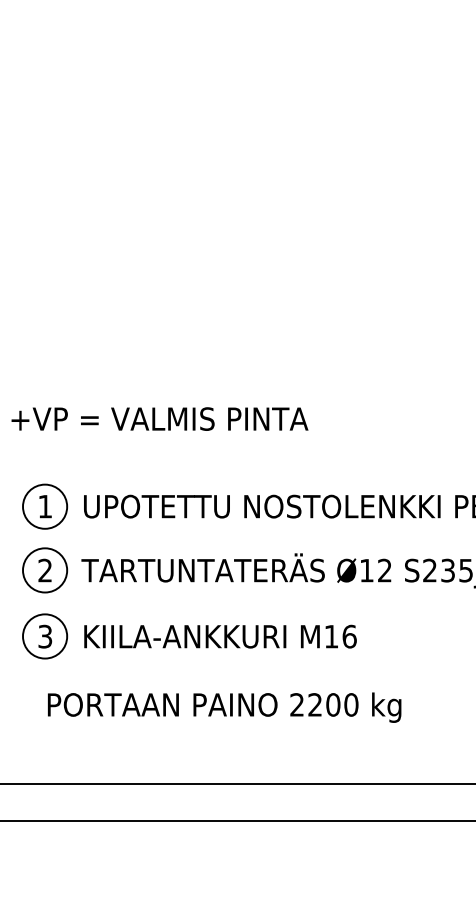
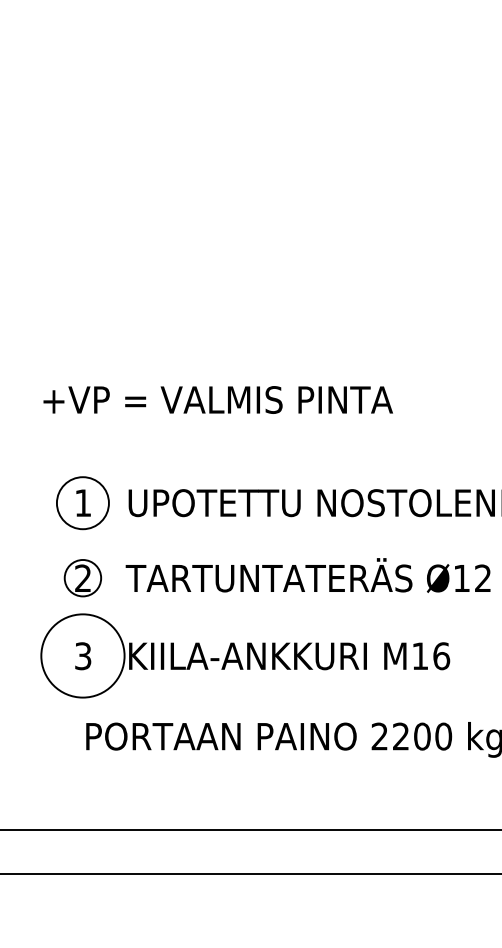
circle: (45, 570) -> (83, 578), size x0.7
circle: (45, 636) -> (83, 656), size x1.6

